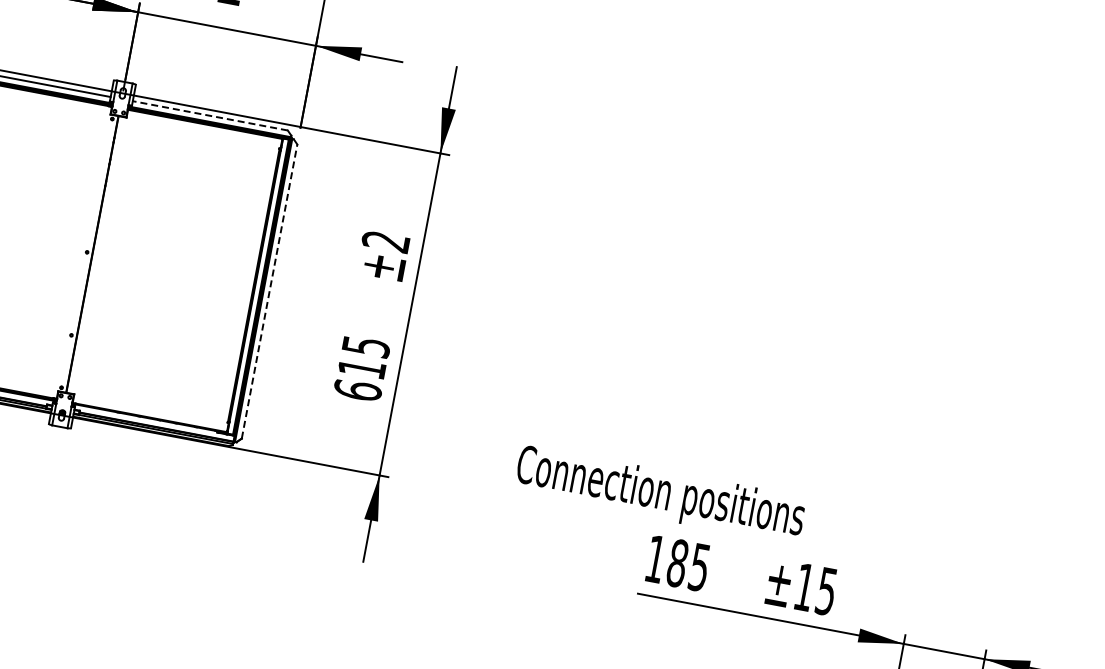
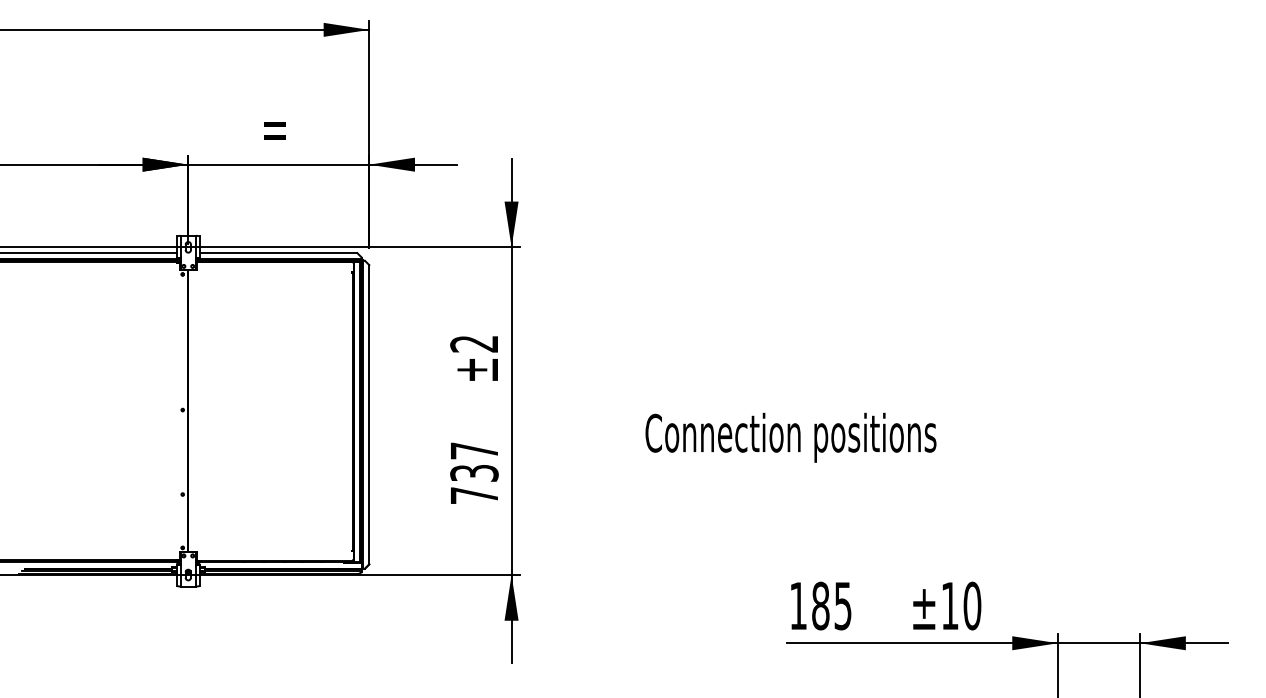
line: (210, 116) -> (278, 253), dashed -> solid
line: (269, 291) -> (369, 414), dashed -> solid
text: (362, 368) -> (474, 473), 615 -> 737
text: (659, 494) -> (790, 437), moved
text: (826, 590) -> (972, 605), ±15 -> ±10

